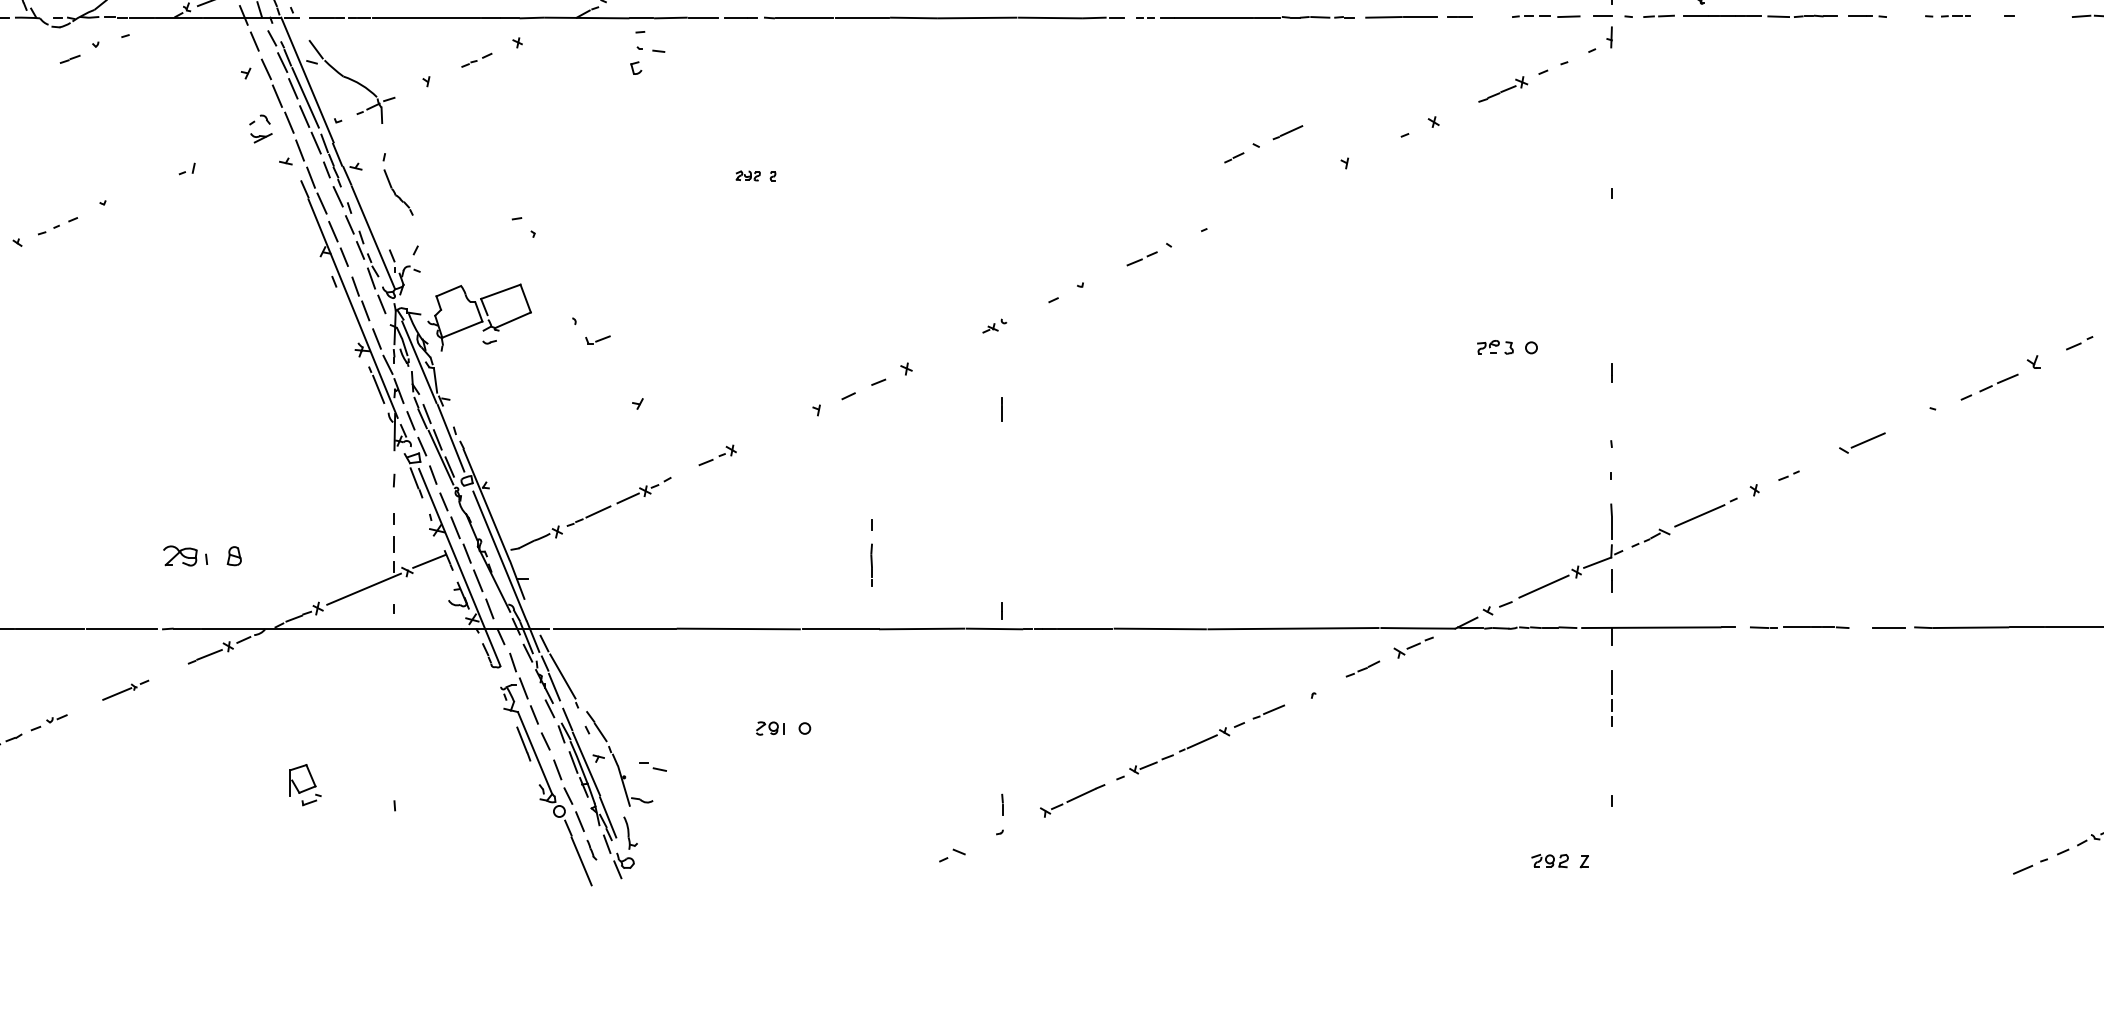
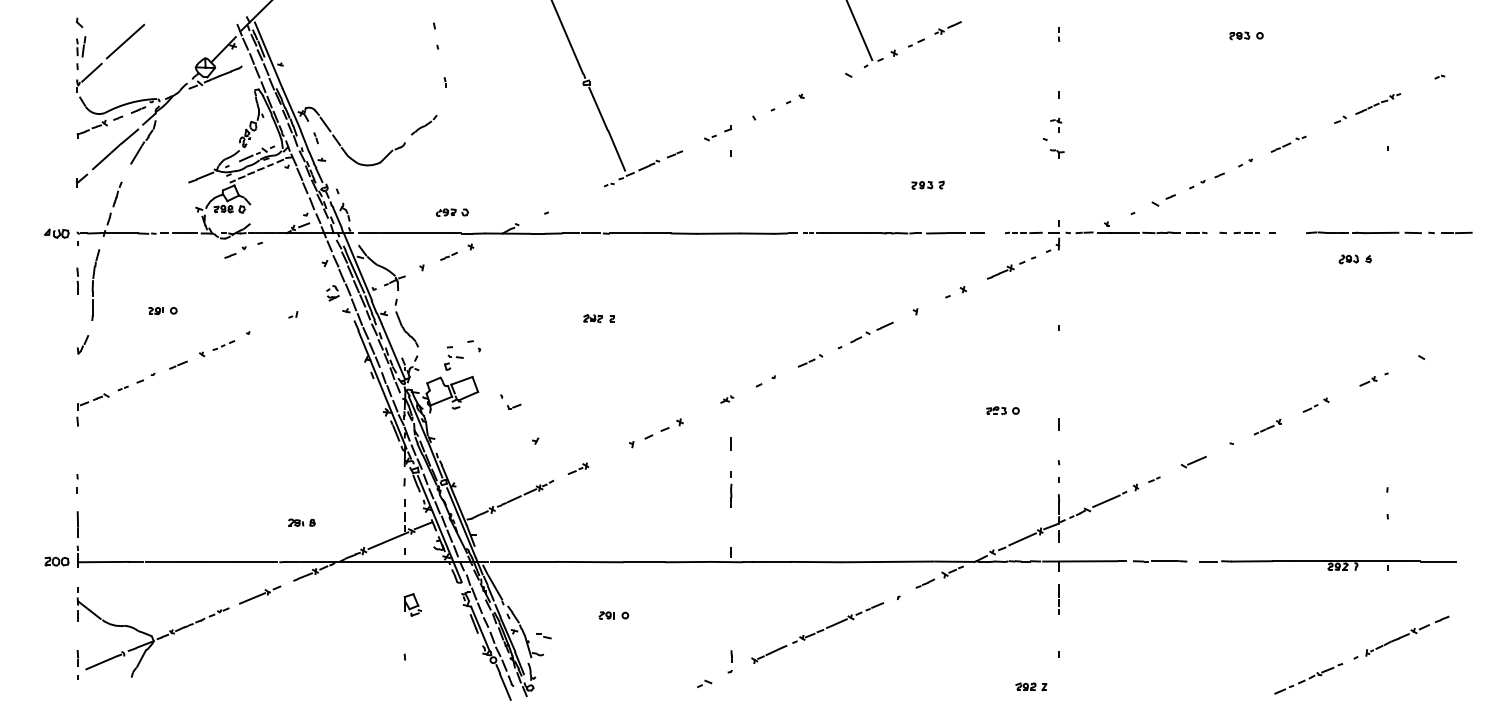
part: (1947, 15) -> (1239, 232), size x1.67
part: (646, 53) -> (453, 358), moved
part: (1262, 144) -> (871, 332), moved
part: (754, 175) -> (598, 318), size x1.43
part: (397, 183) -> (406, 322), size x1.43
part: (1999, 376) -> (1267, 426), size x0.62
line: (872, 553) -> (731, 489), moved
part: (202, 555) -> (301, 522), size x0.62
part: (126, 689) -> (260, 594), size x1.67
part: (304, 784) -> (412, 604), moved

